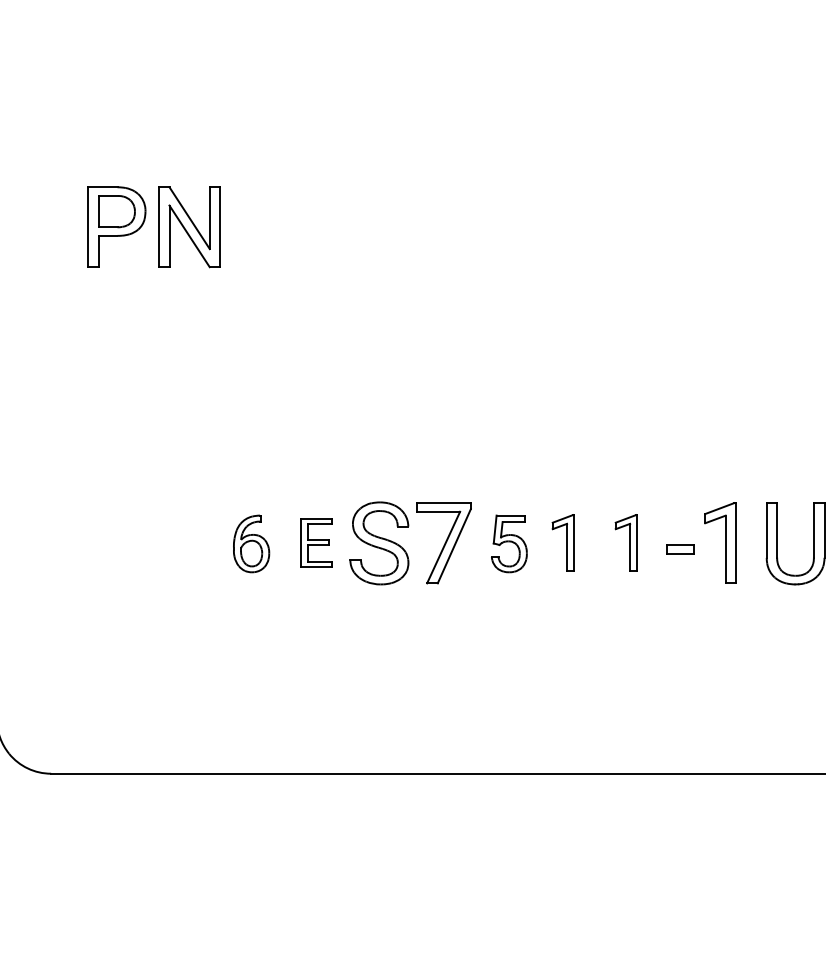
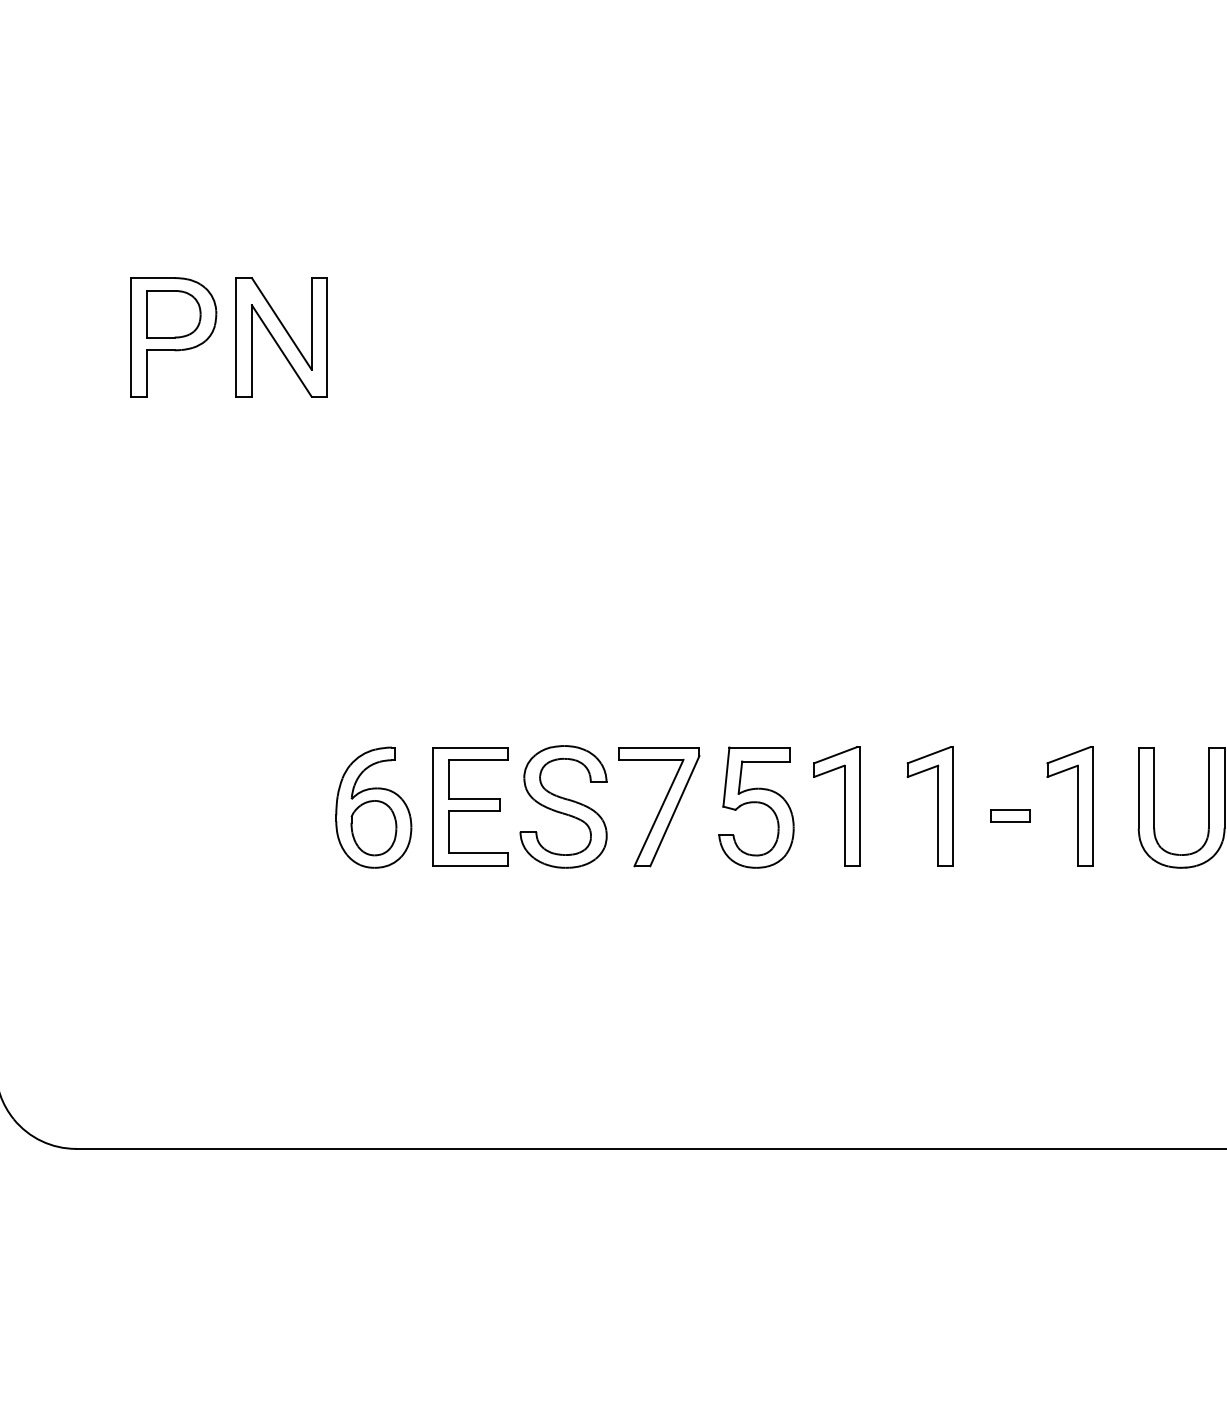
part: (316, 542) -> (470, 805), size x1.67
part: (563, 542) -> (836, 805), size x1.43
part: (626, 542) -> (930, 805), size x1.43
part: (251, 543) -> (373, 807), size x1.43
part: (509, 543) -> (756, 807), size x1.43

